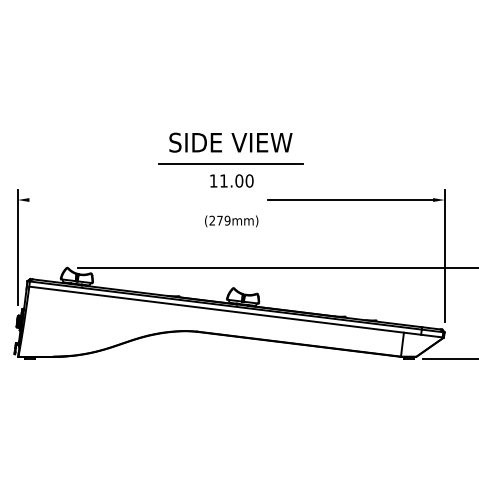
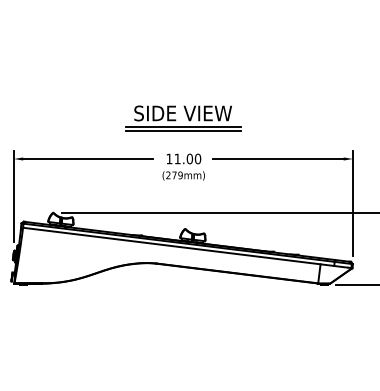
line: (230, 159) -> (182, 126), added
text: (231, 180) -> (183, 158), moved
line: (110, 200) -> (87, 159), added

